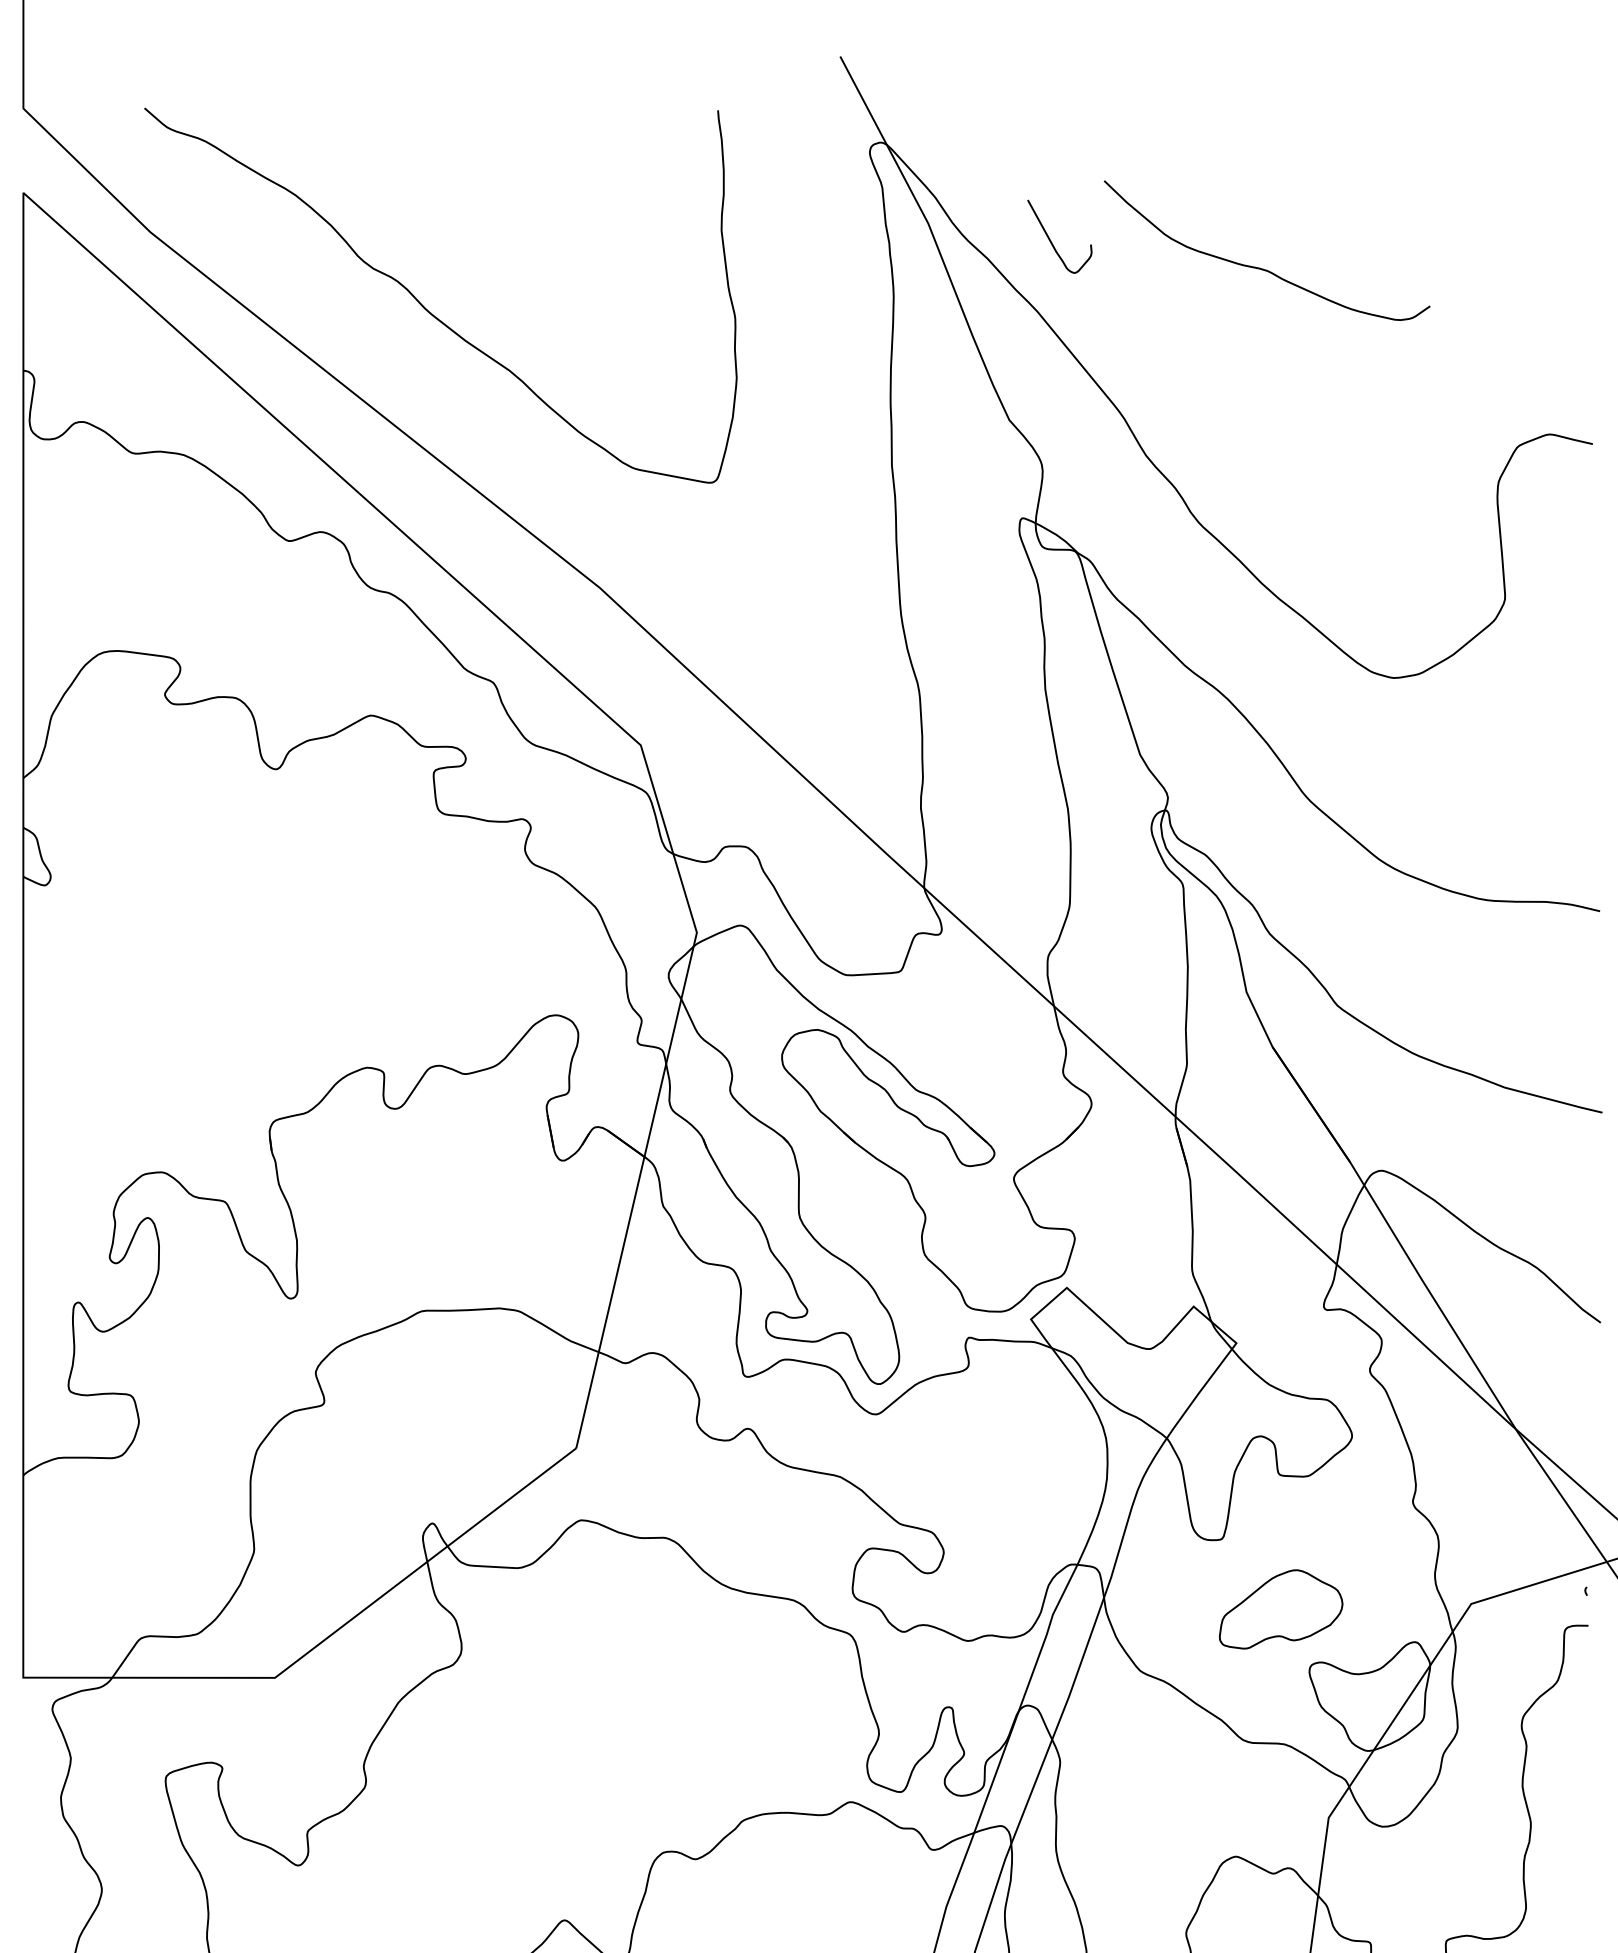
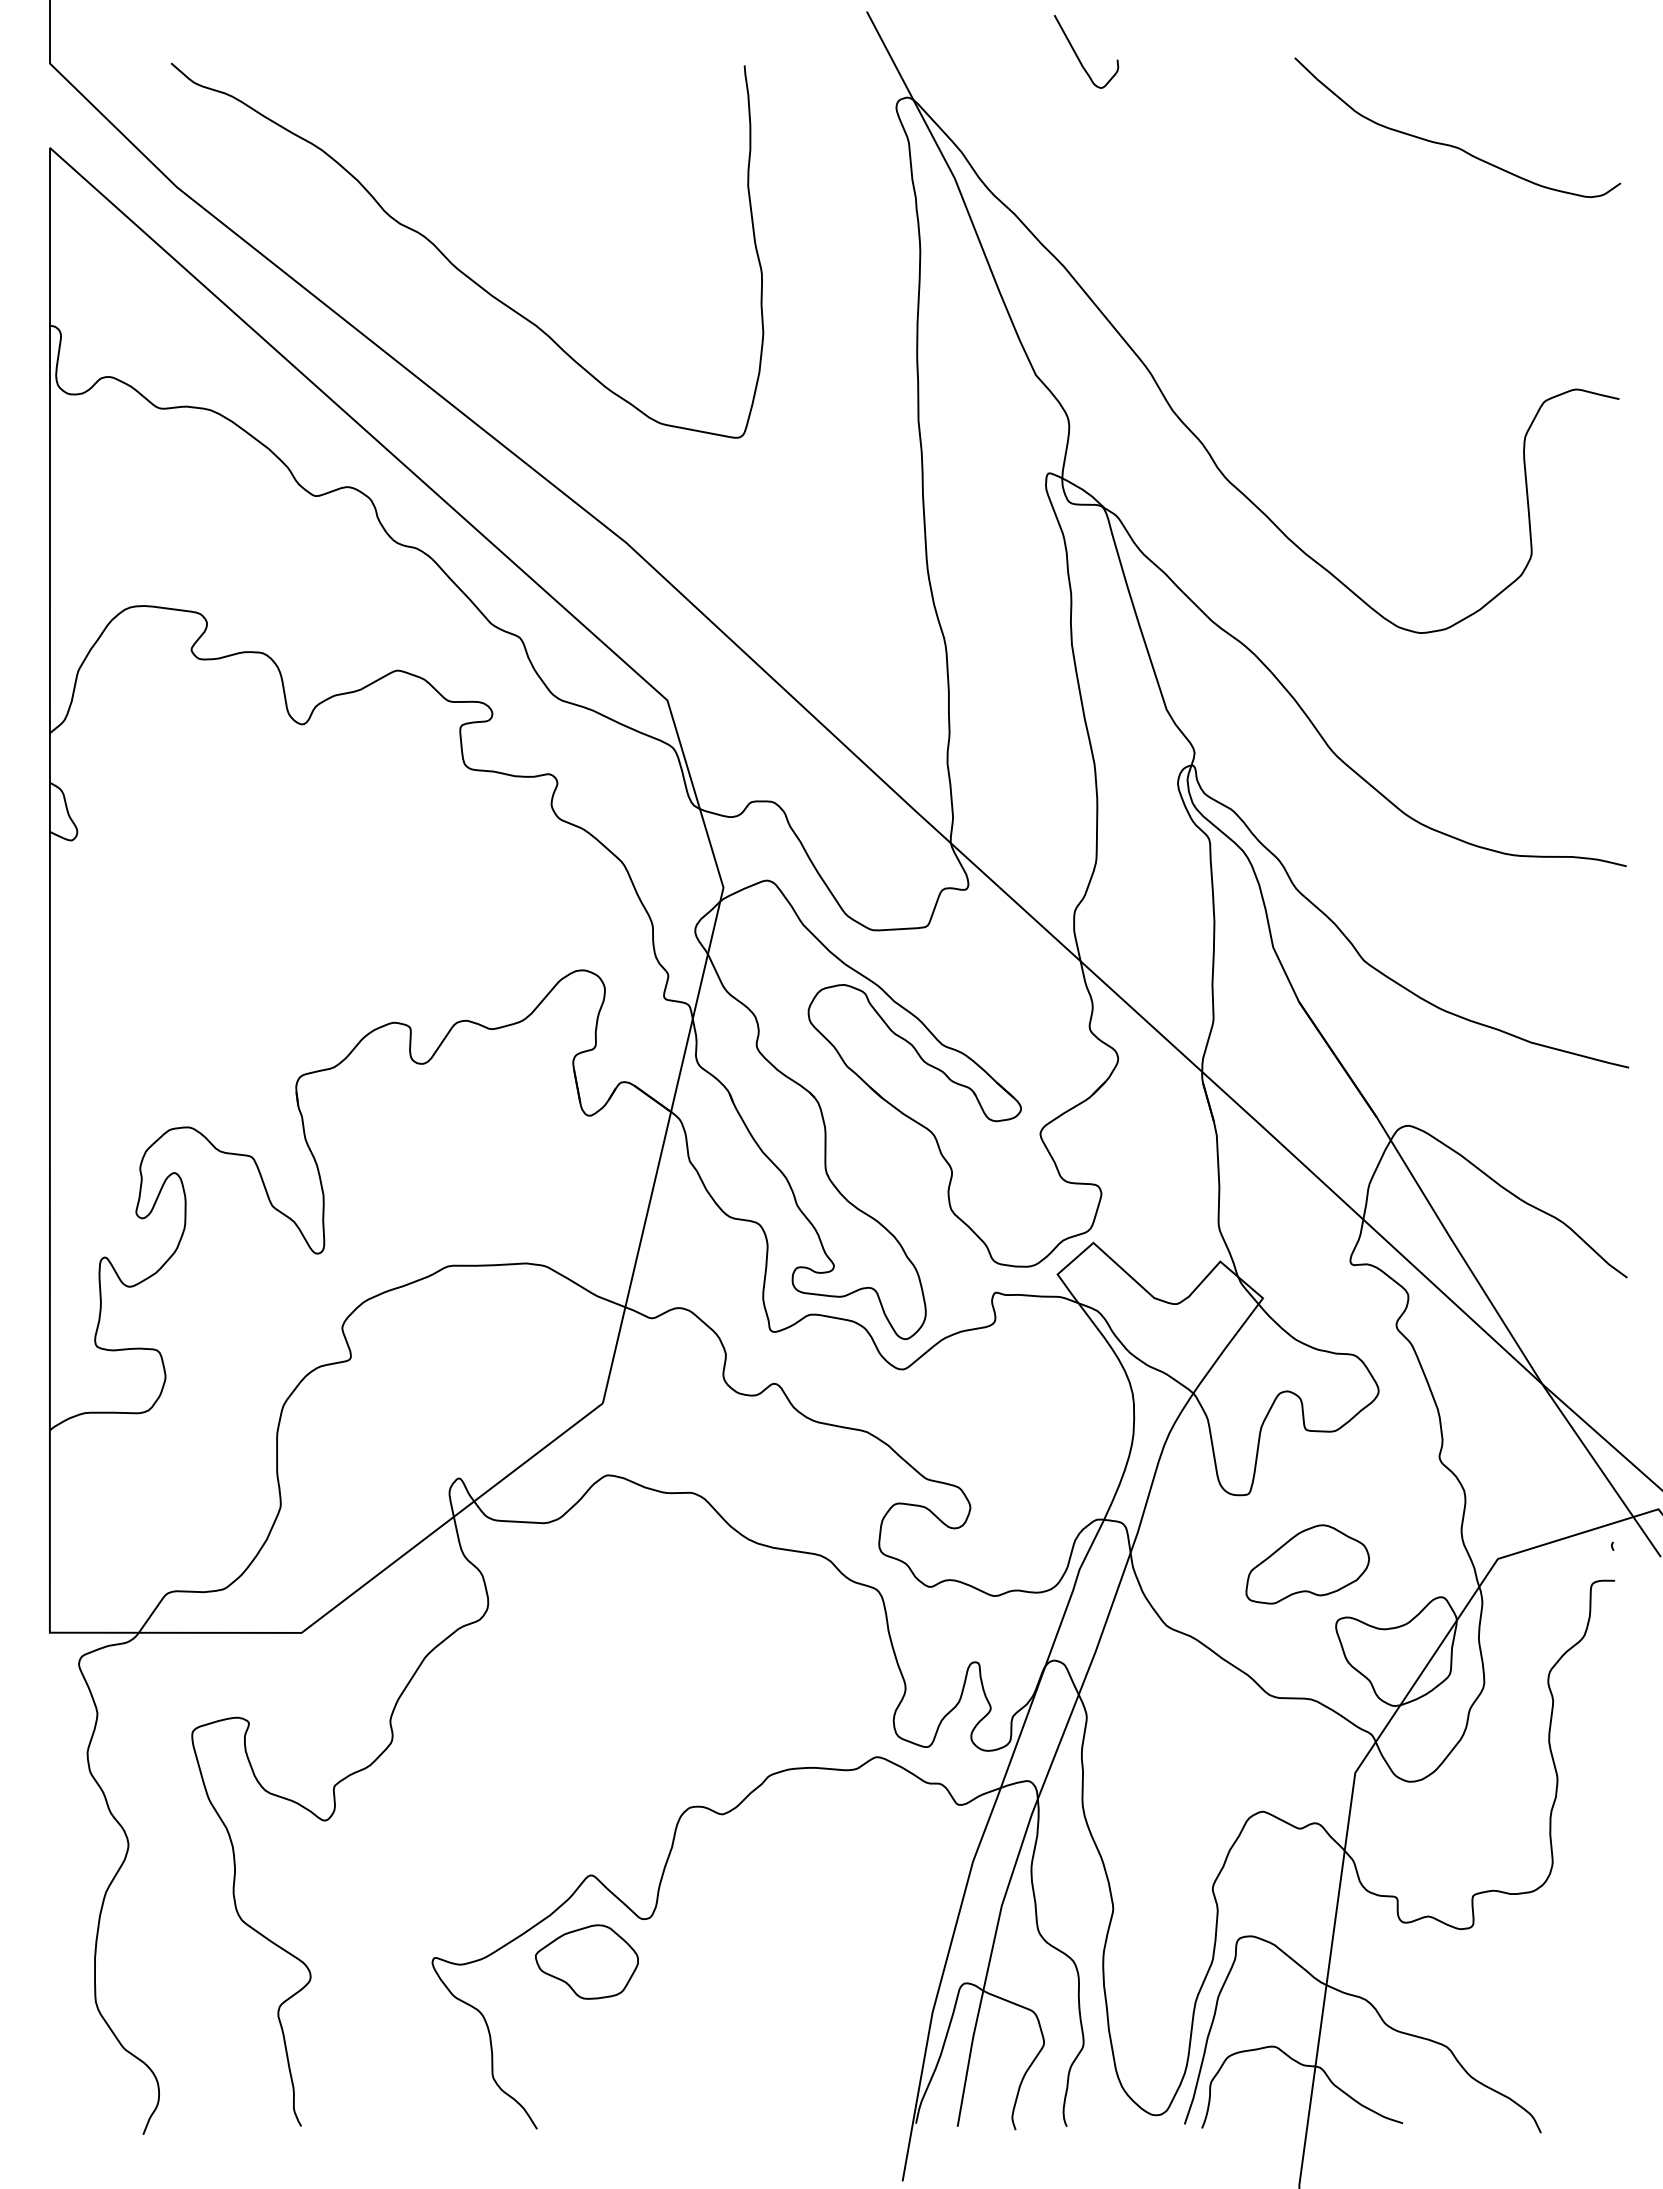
curve: (1051, 241) -> (1078, 56), moved
curve: (1259, 267) -> (1450, 144), moved

